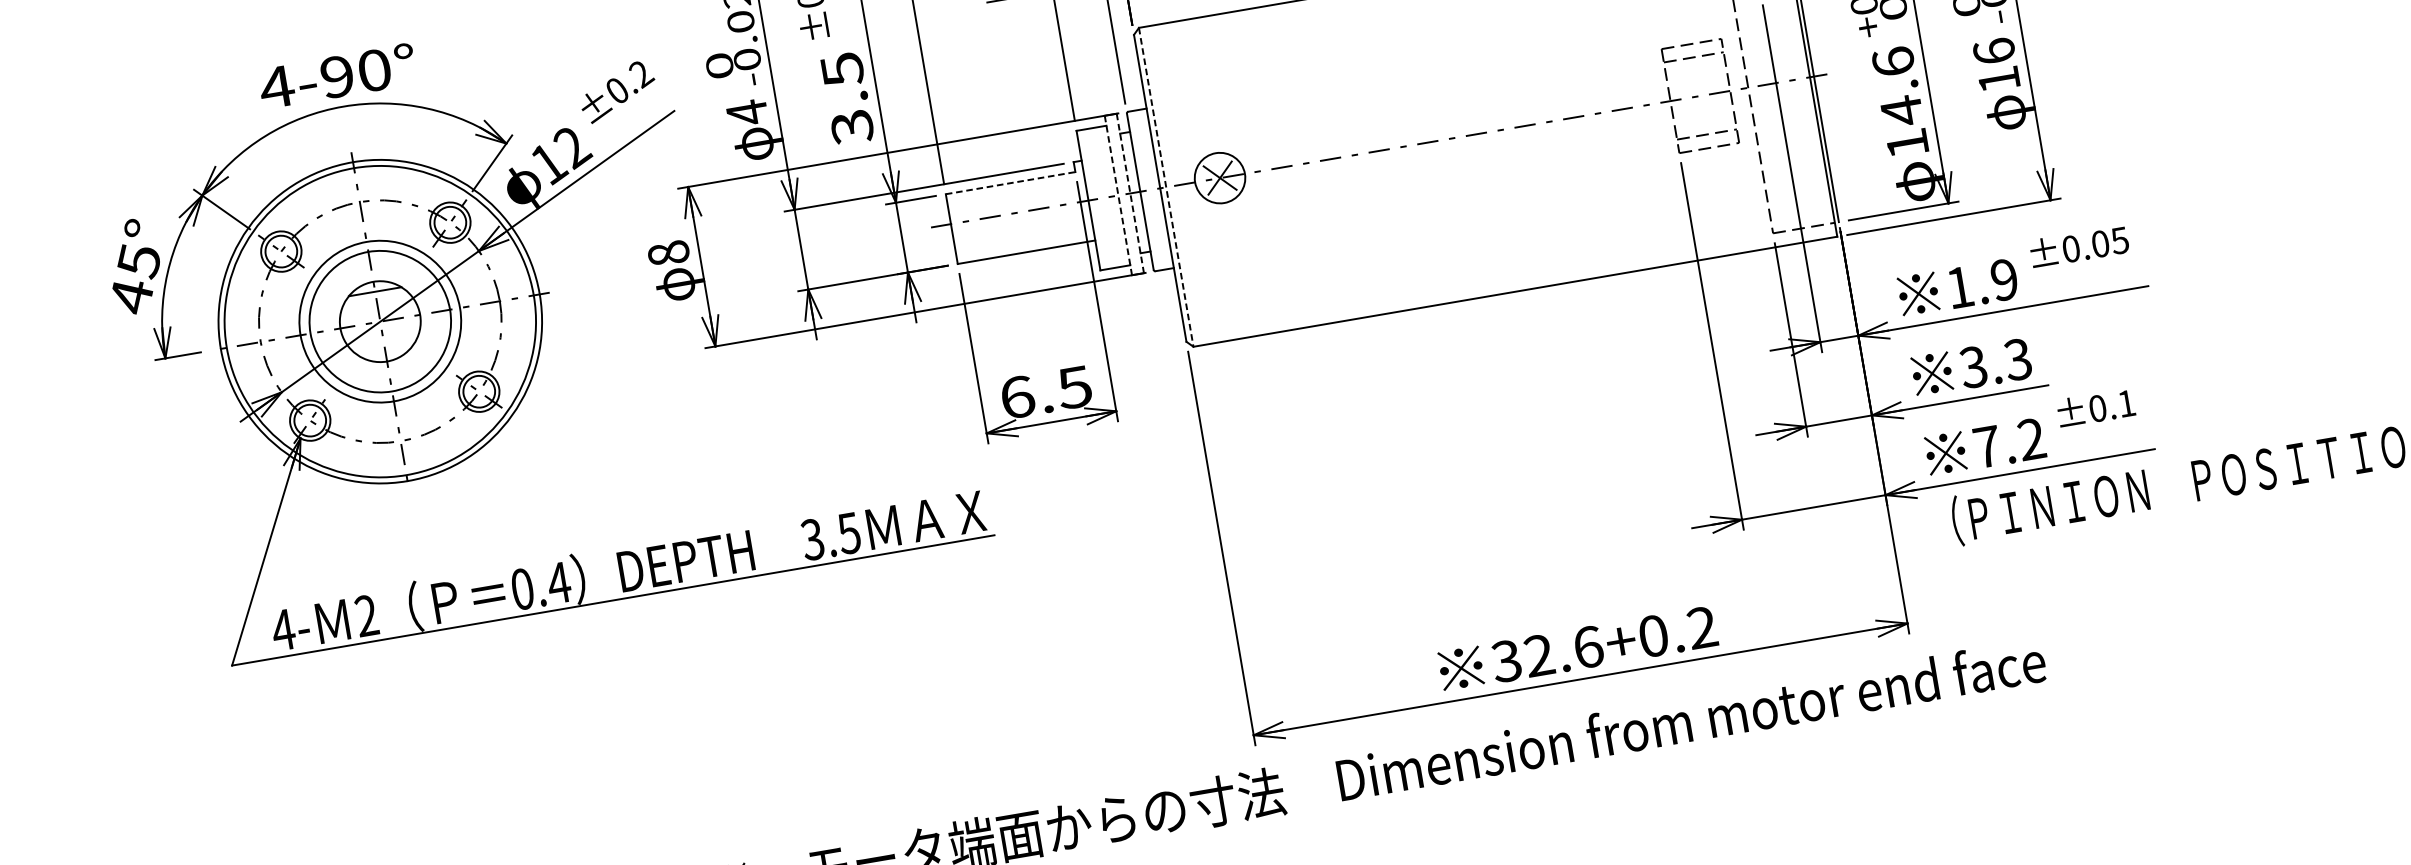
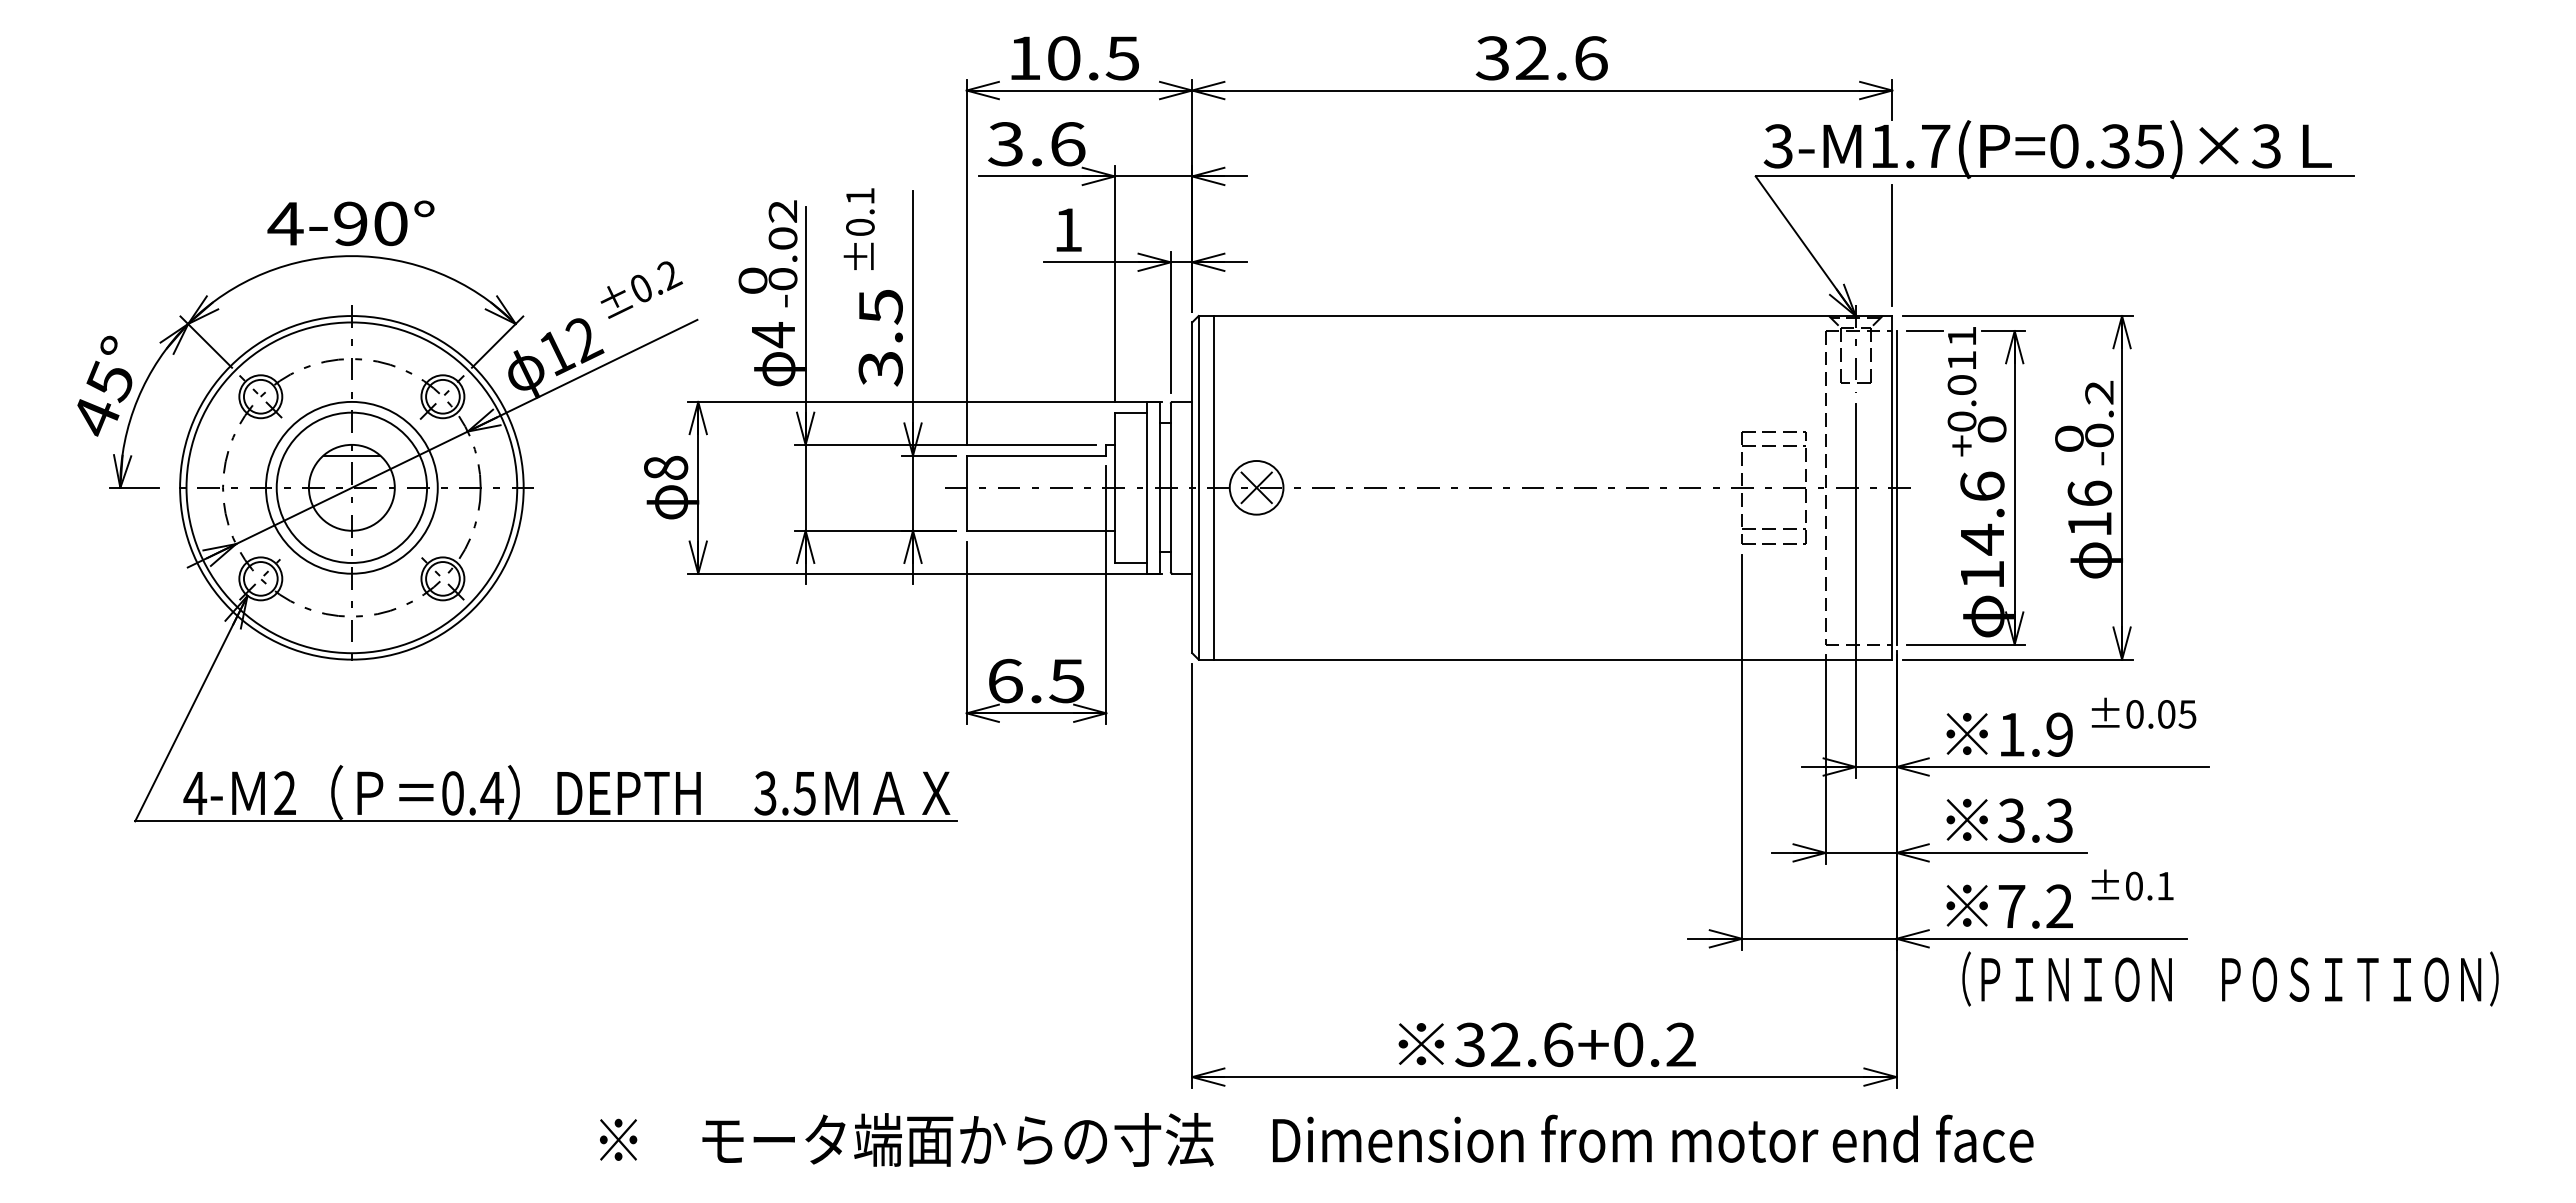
line: (1010, 183) -> (1036, 455), dashed -> solid
line: (1179, 184) -> (1213, 487), added
line: (1166, 187) -> (1198, 487), dashed -> solid
line: (1129, 193) -> (1159, 487), dashed -> solid
line: (1118, 195) -> (1147, 487), dashed -> solid

